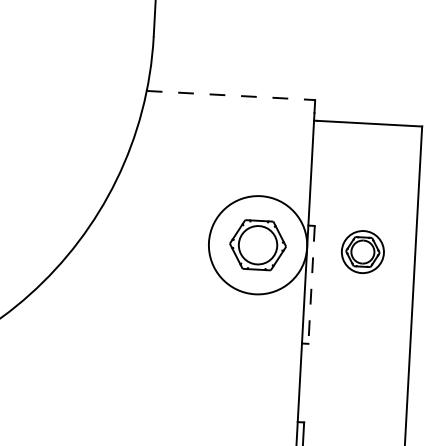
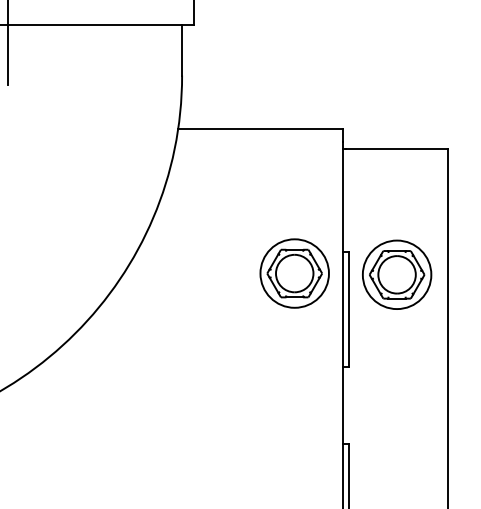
line: (230, 95) -> (260, 129), dashed -> solid
circle: (257, 245) -> (294, 273), size x0.71
part: (363, 251) -> (397, 274), size x1.67
line: (312, 285) -> (349, 309), dashed -> solid

